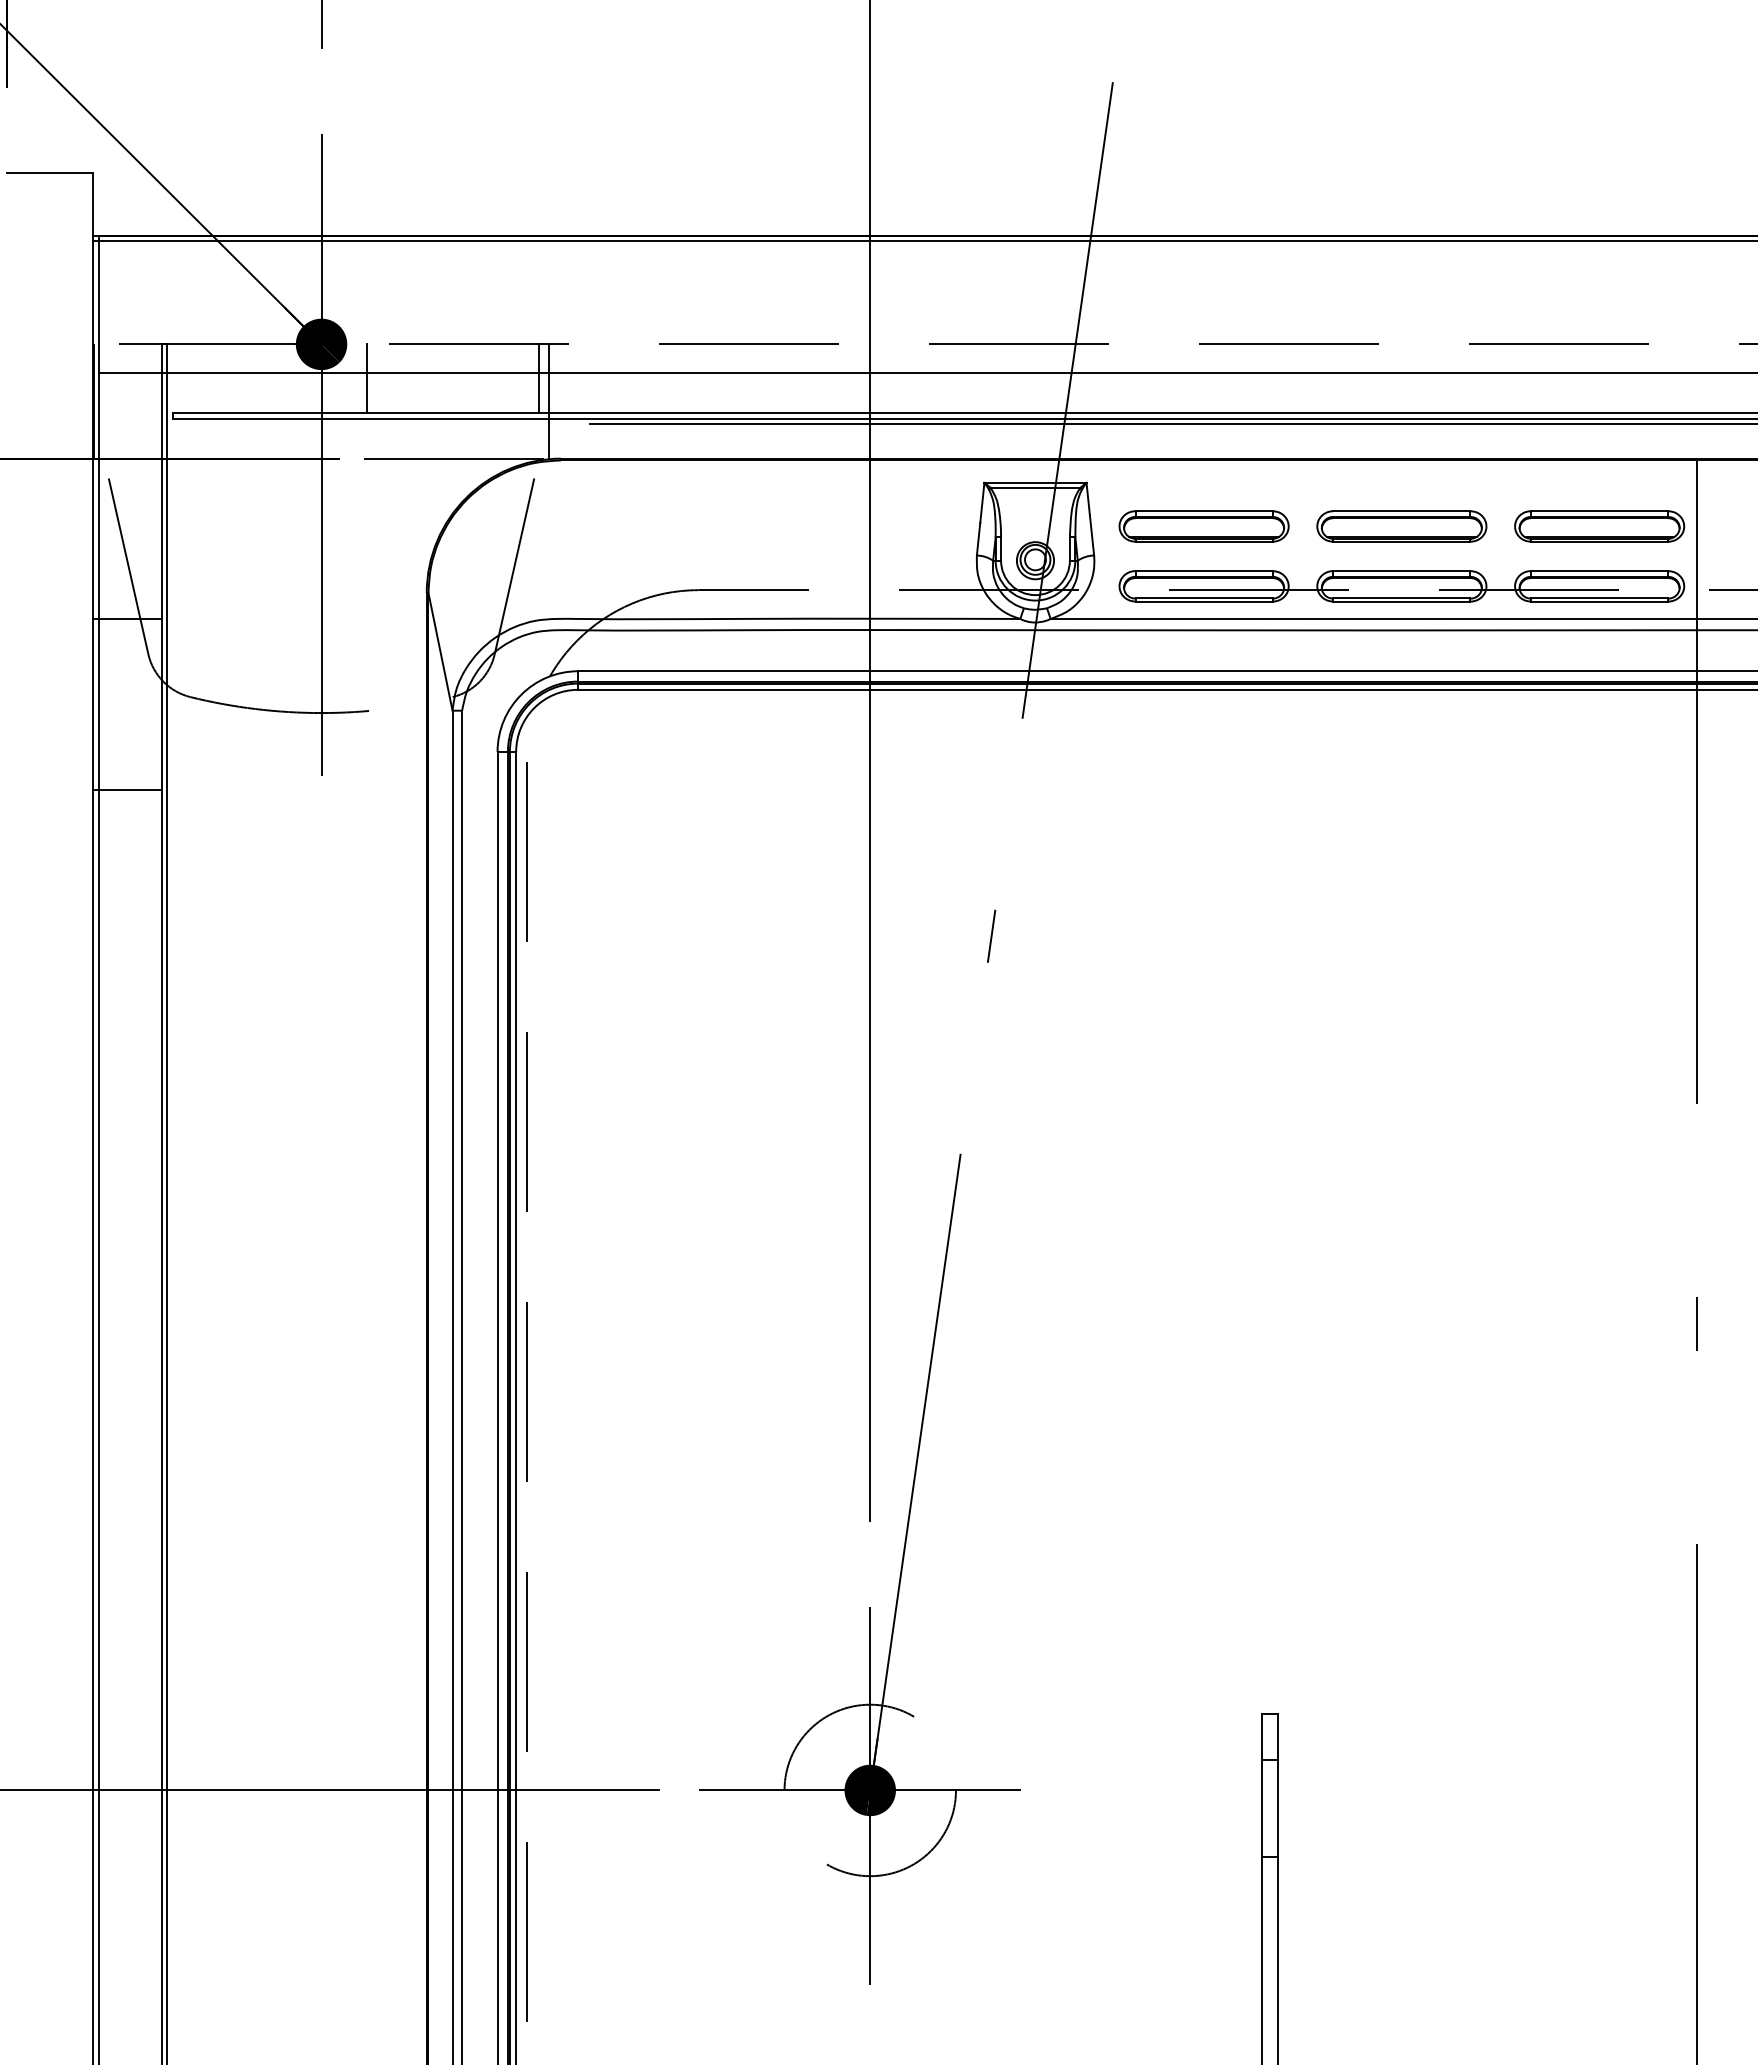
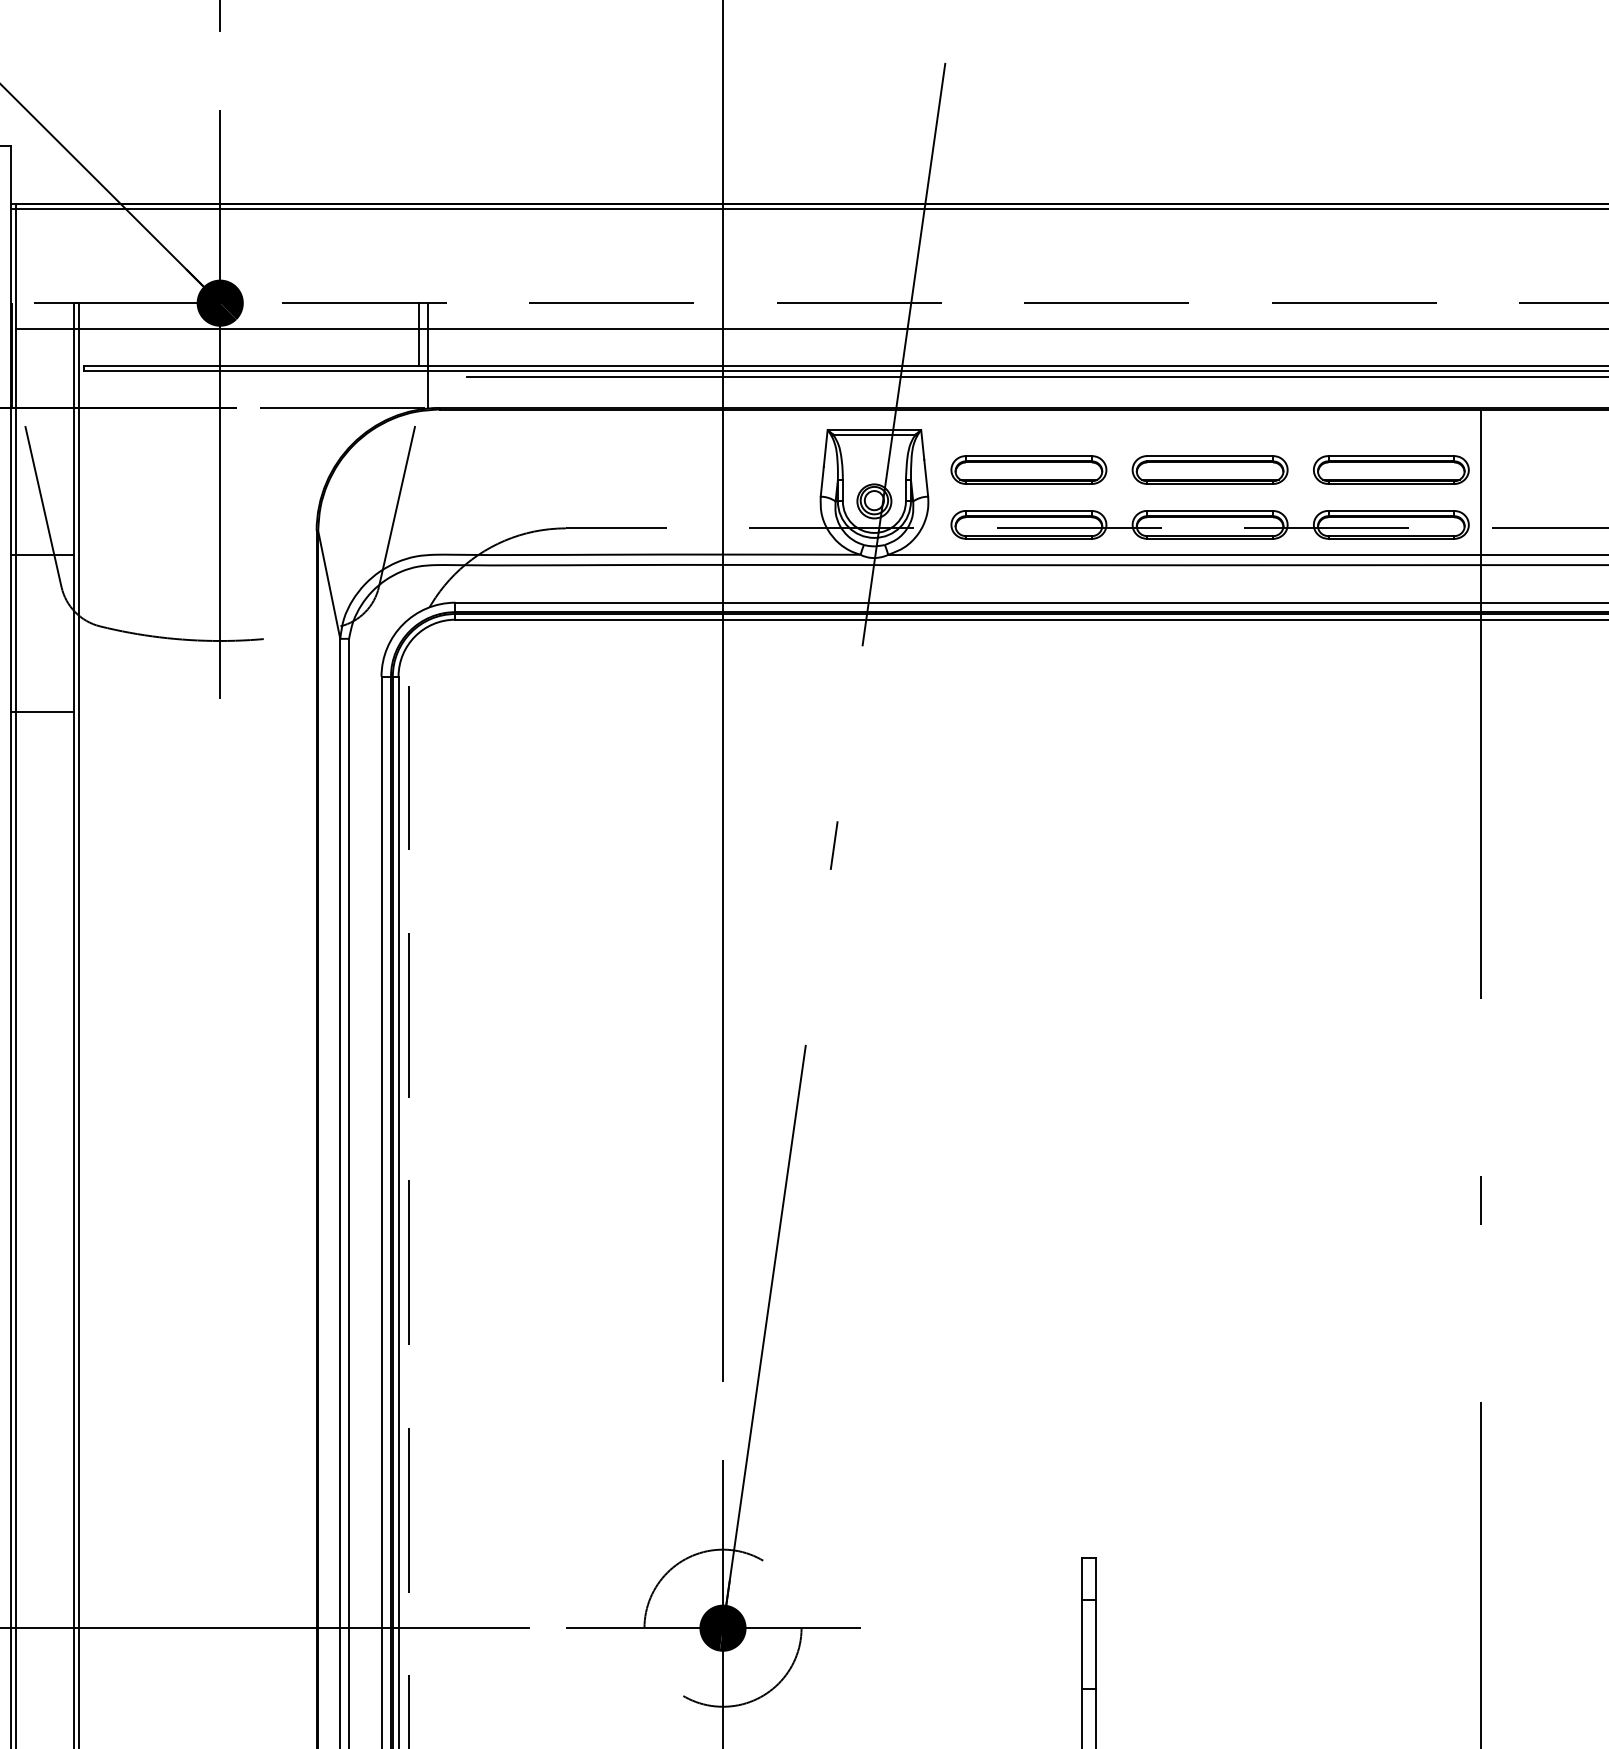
line: (367, 378) -> (262, 334), removed

